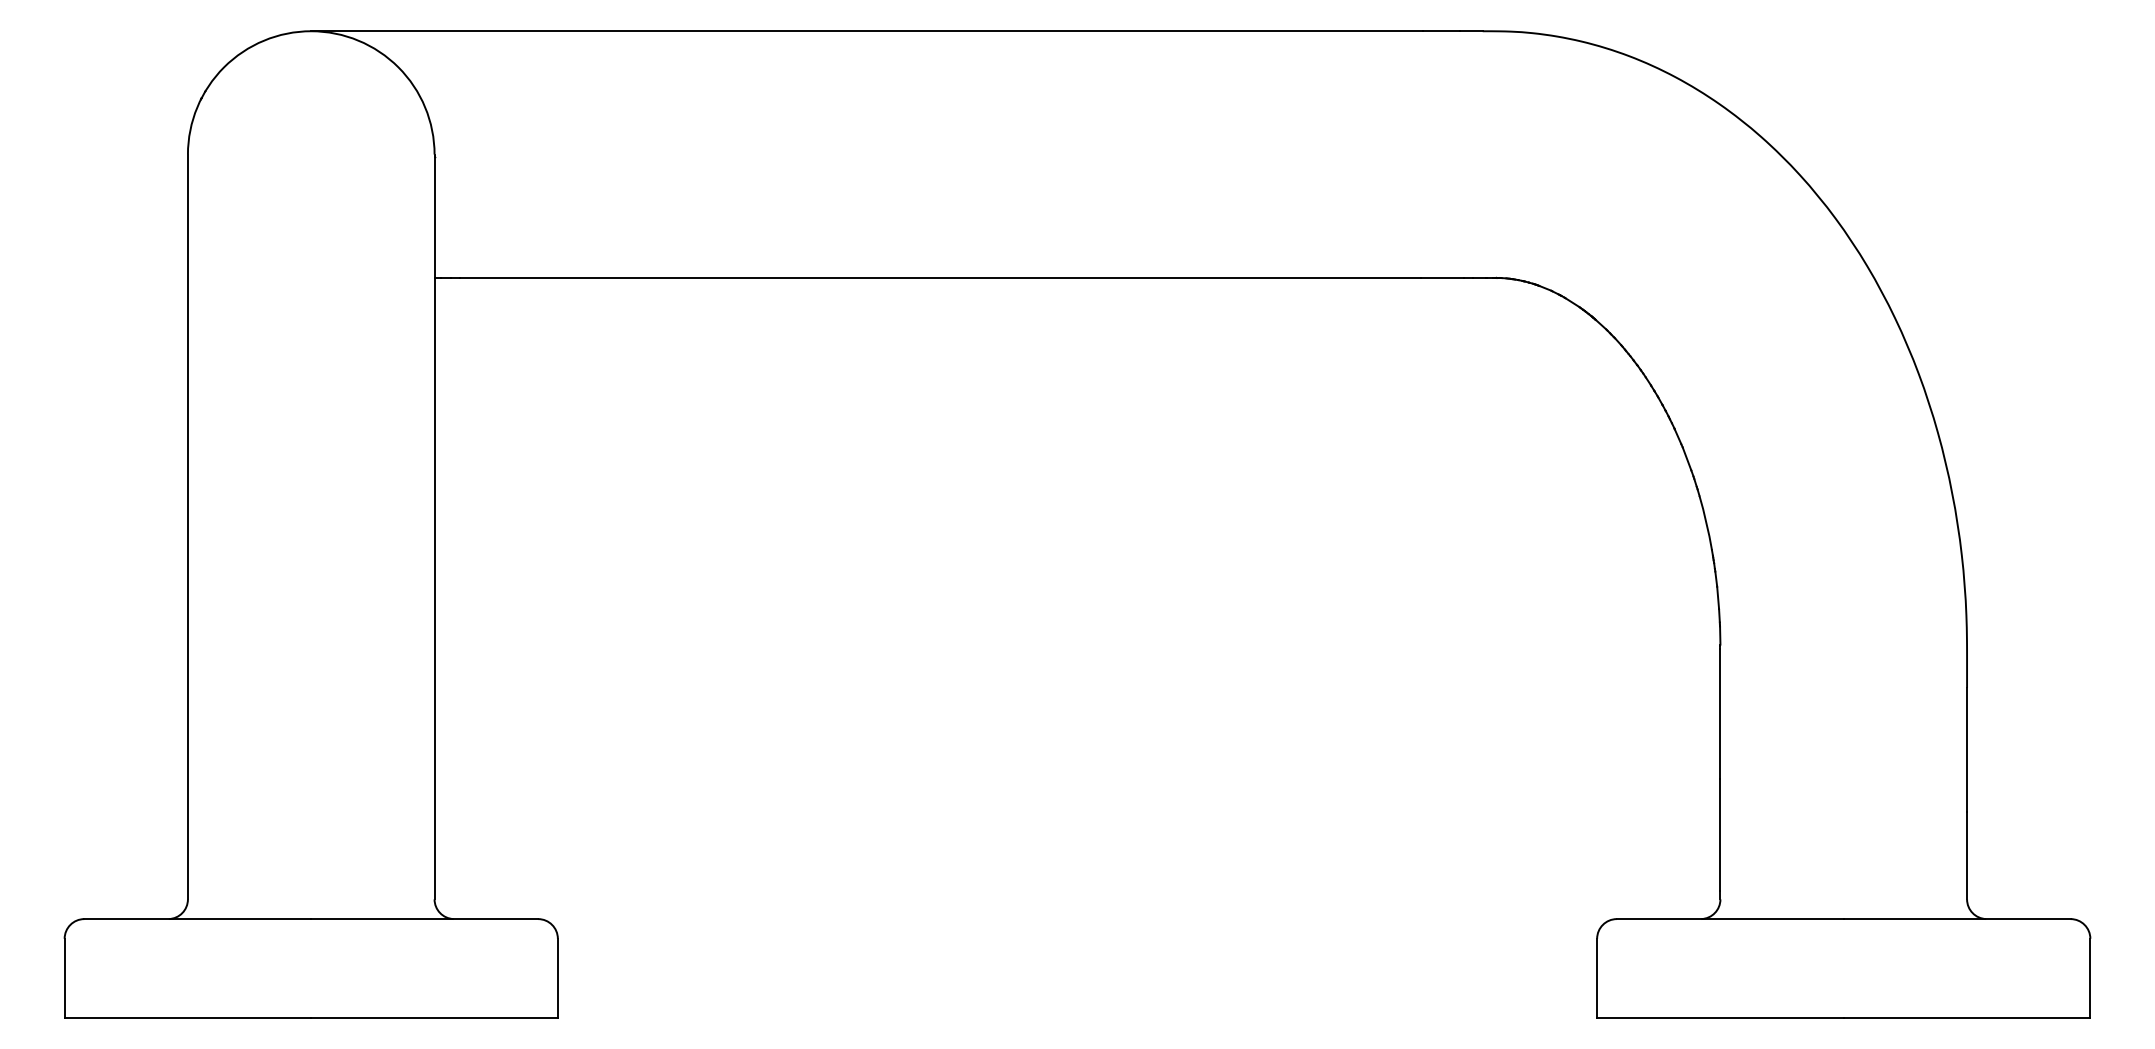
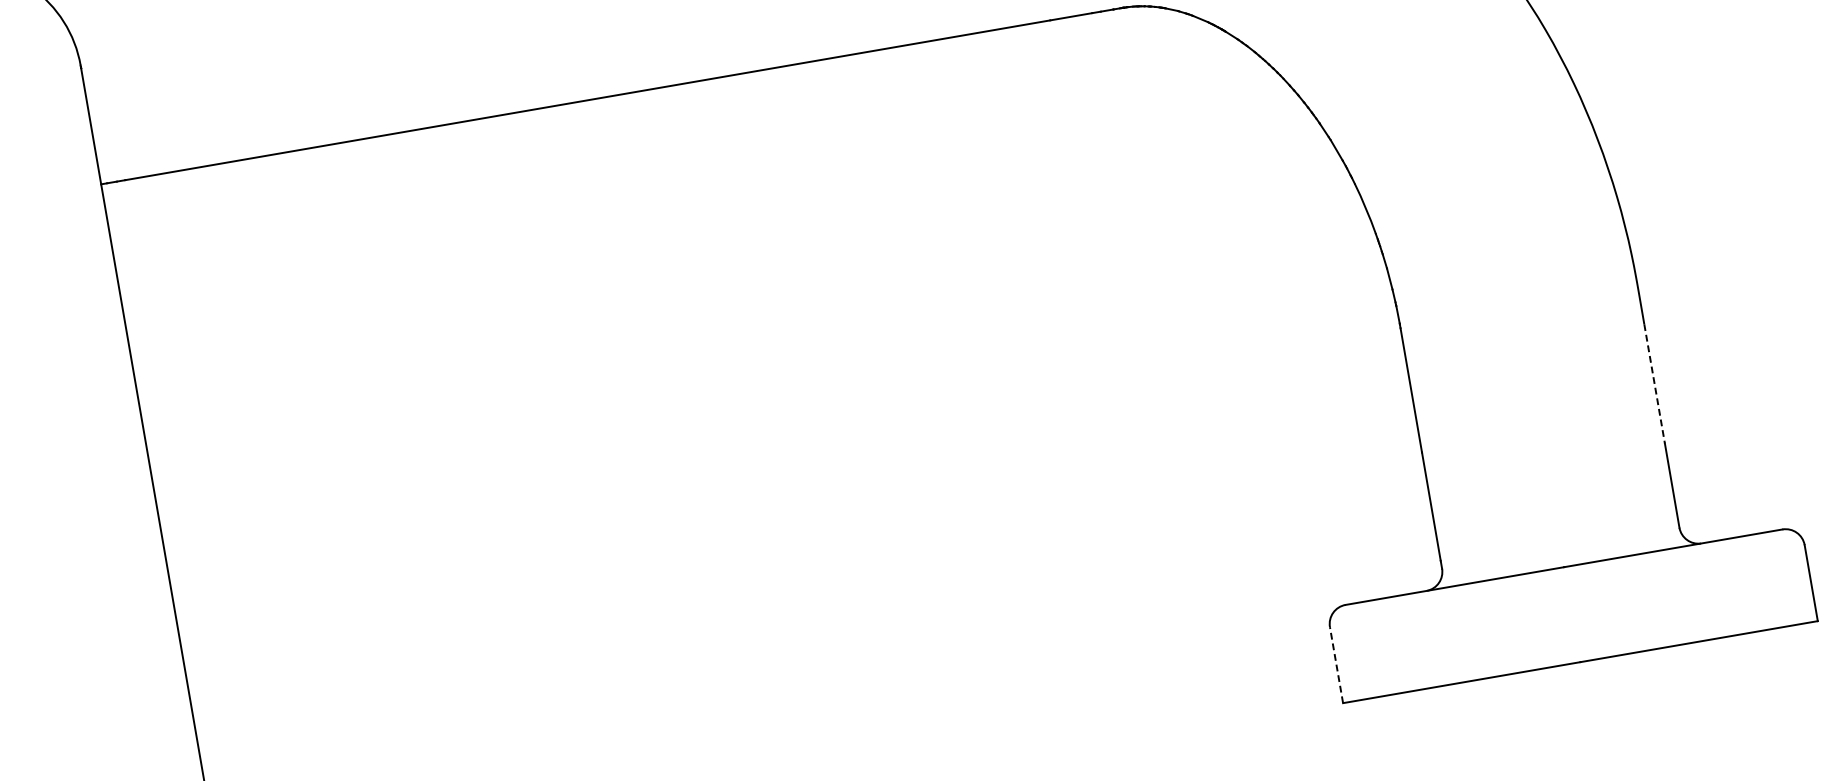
line: (1967, 749) -> (1654, 383), solid -> dashed
line: (1597, 977) -> (1336, 664), solid -> dashed

